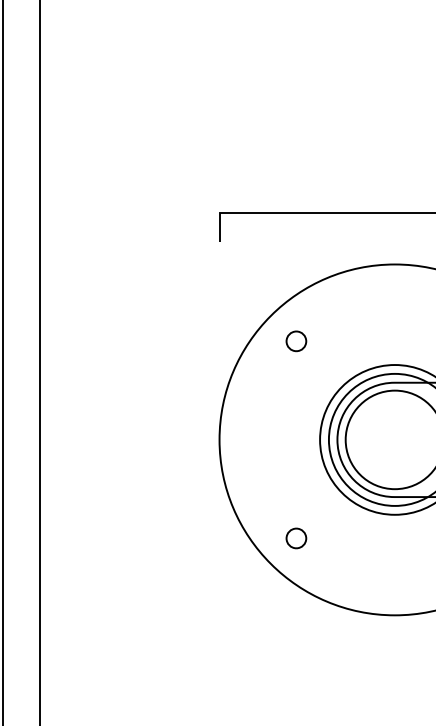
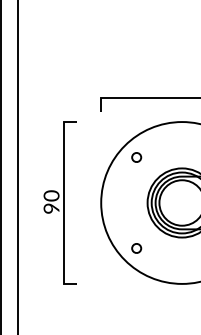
part: (129, 438) -> (59, 202), added

